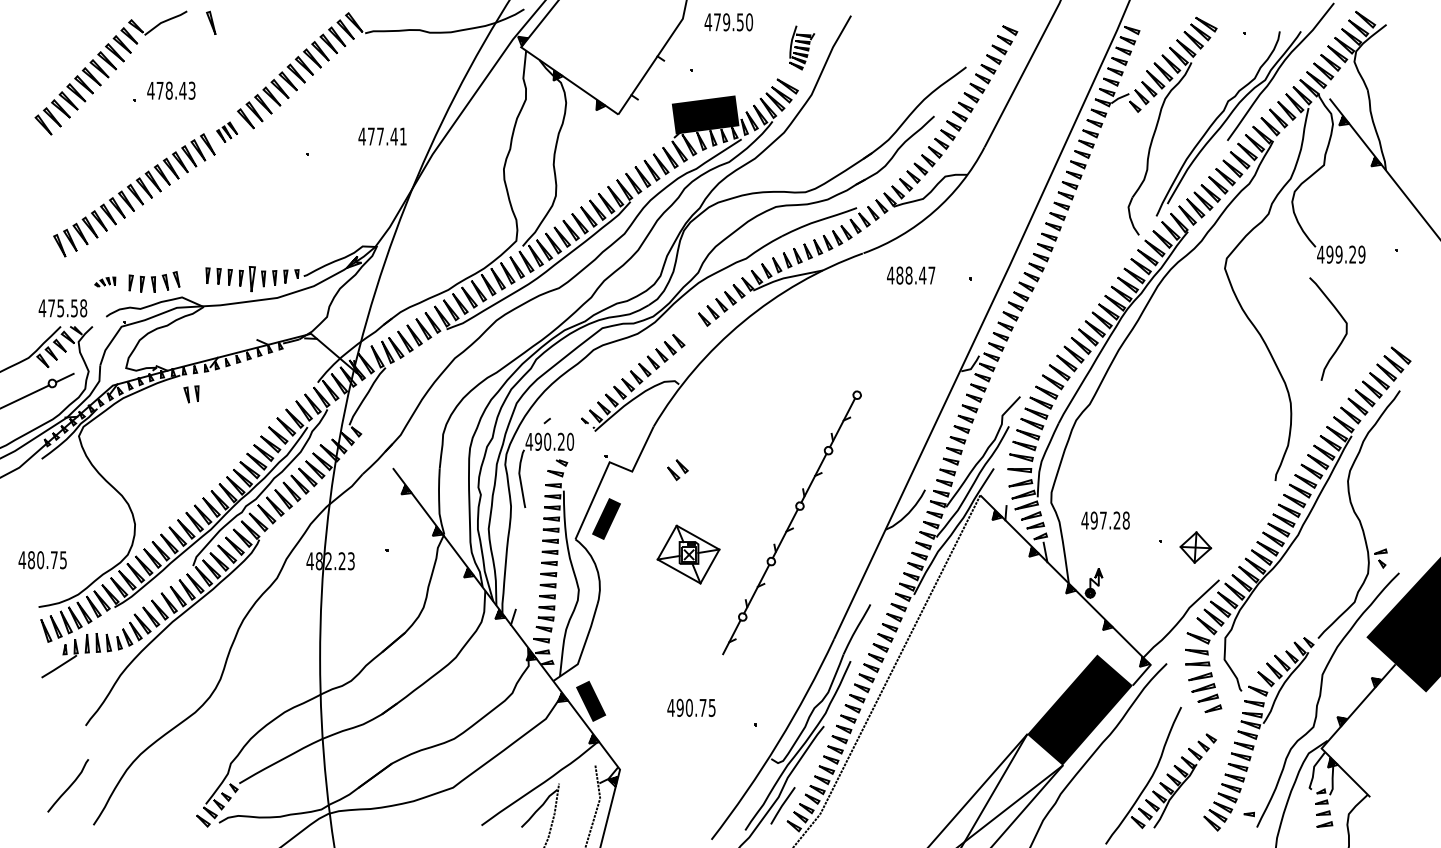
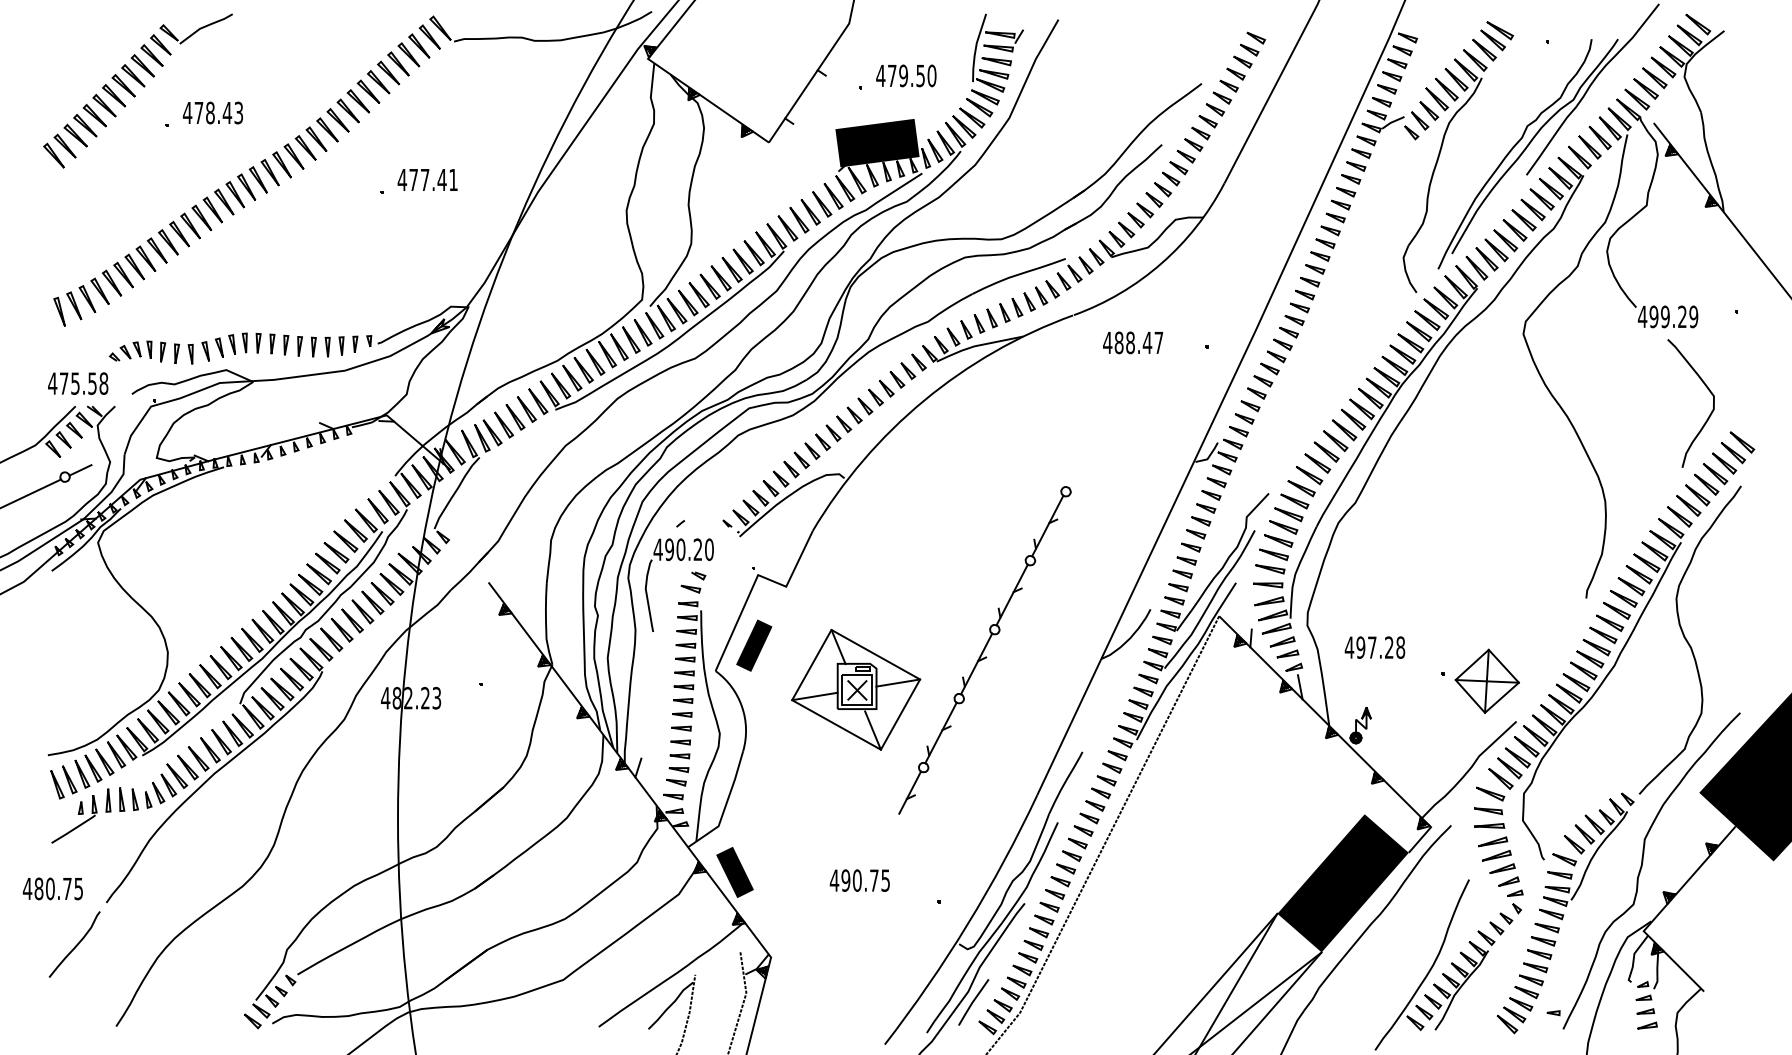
text: (728, 21) -> (906, 75), moved
part: (211, 22) -> (59, 311), moved
part: (802, 47) -> (997, 59), size x1.67
part: (227, 132) -> (282, 164), size x1.67
text: (382, 136) -> (427, 179), moved
part: (252, 278) -> (313, 346), size x0.62
part: (105, 281) -> (130, 350), size x1.67
curve: (1344, 336) -> (1710, 412), moved
part: (191, 394) -> (237, 343), moved
part: (677, 469) -> (859, 410), moved
part: (1195, 547) -> (1486, 680), size x1.67
part: (688, 554) -> (856, 689), size x1.67
part: (1380, 558) -> (1515, 901), moved
text: (42, 559) -> (52, 888), moved
curve: (68, 786) -> (75, 945), moved

